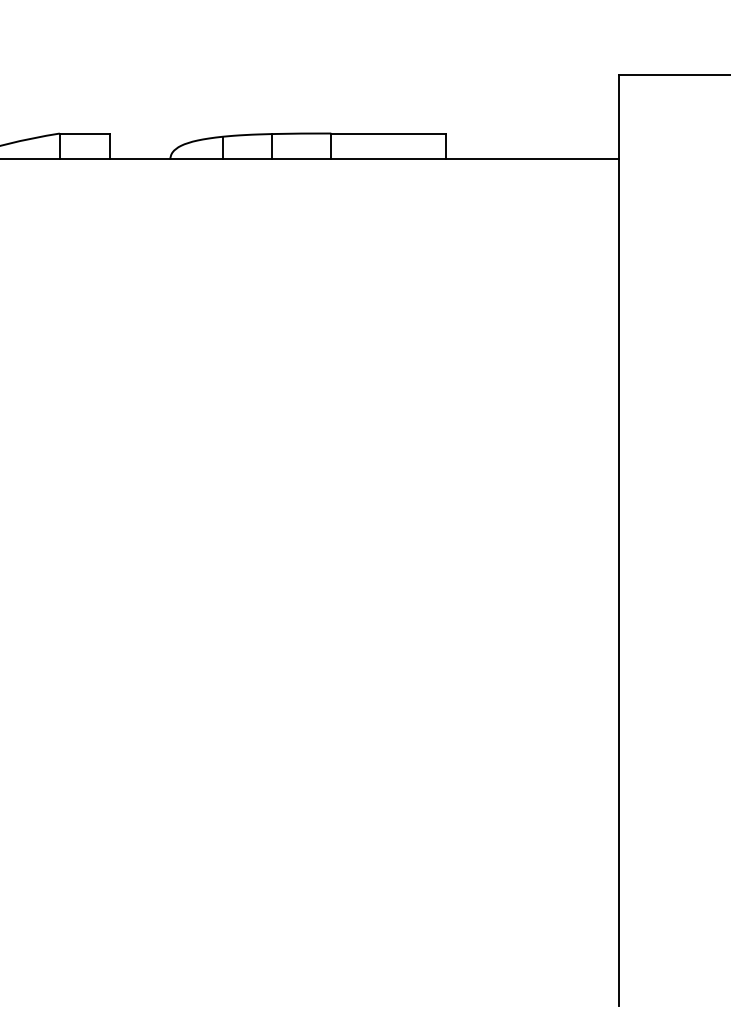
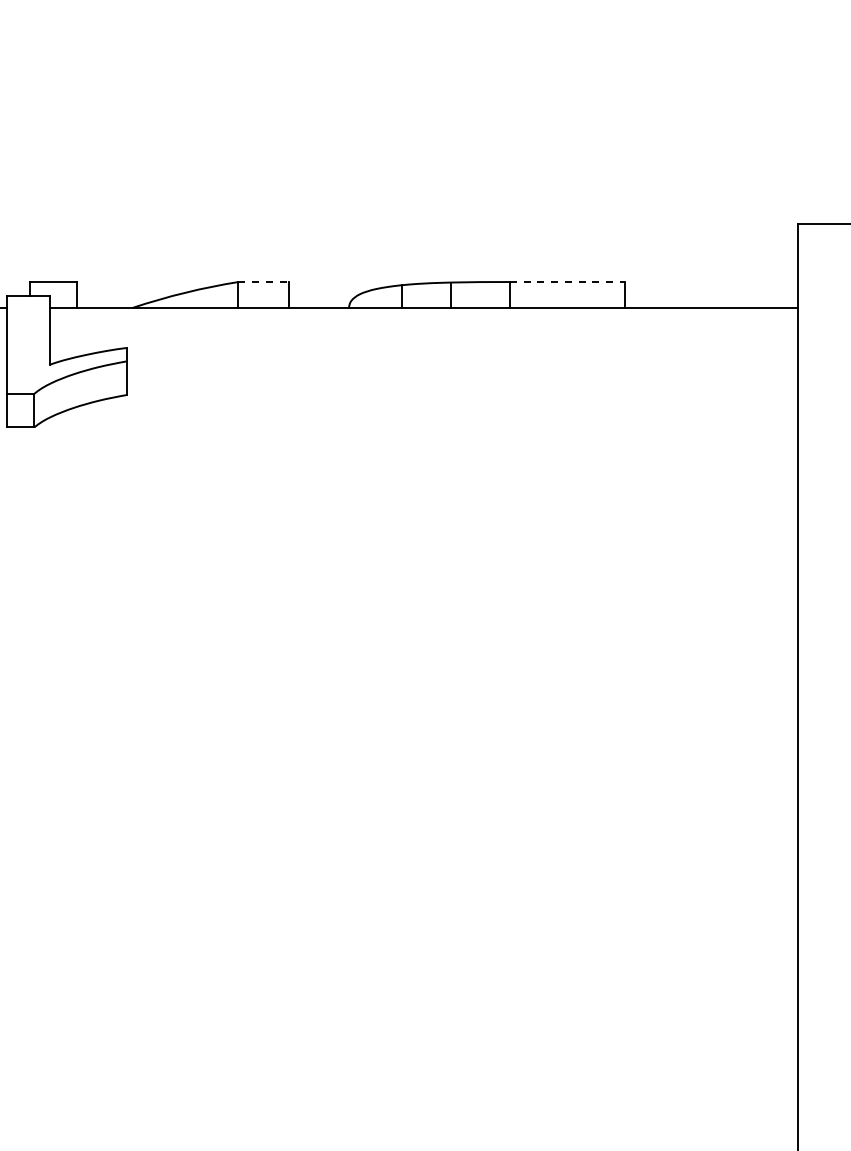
line: (85, 134) -> (264, 282), solid -> dashed
line: (388, 134) -> (567, 282), solid -> dashed

